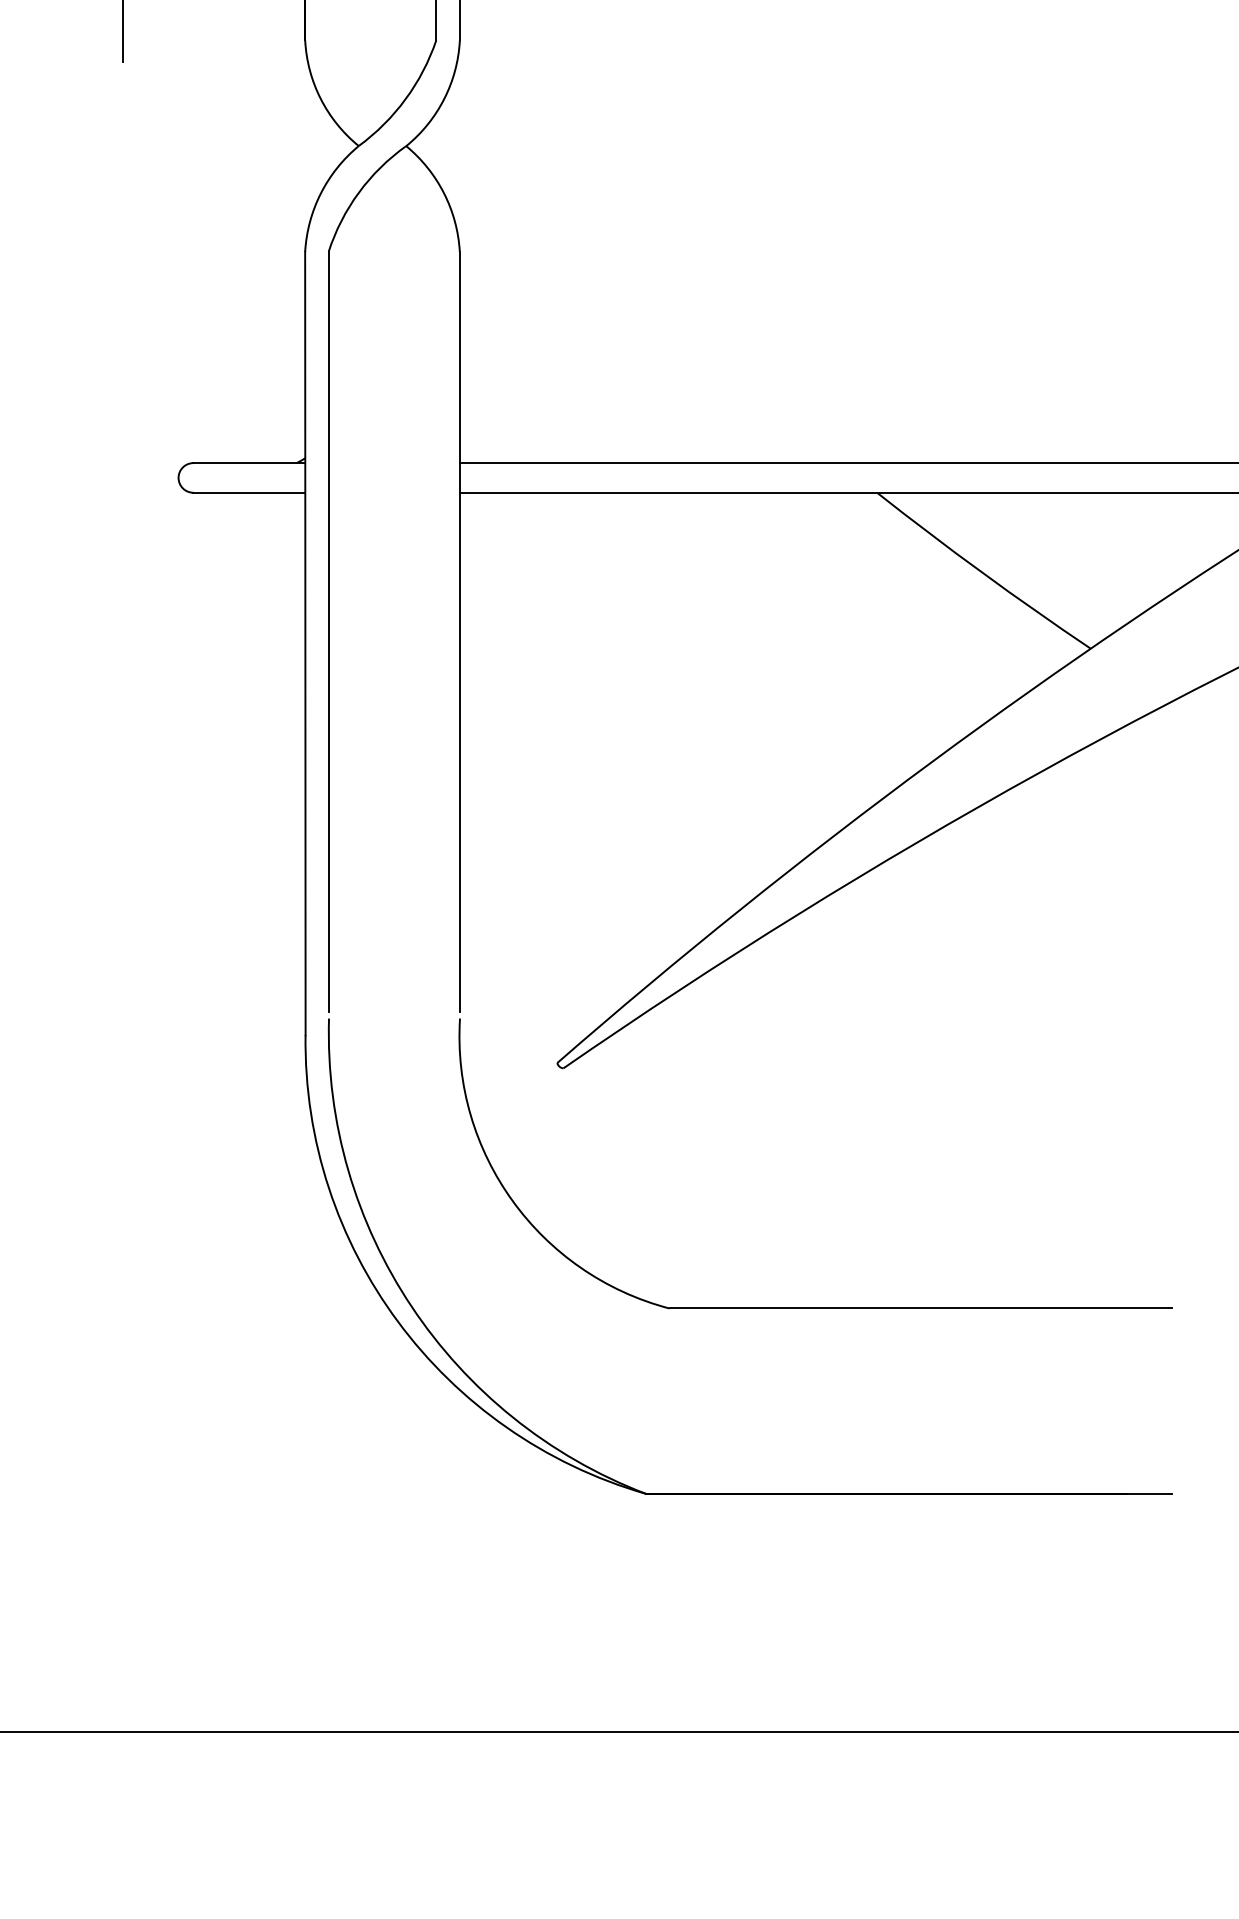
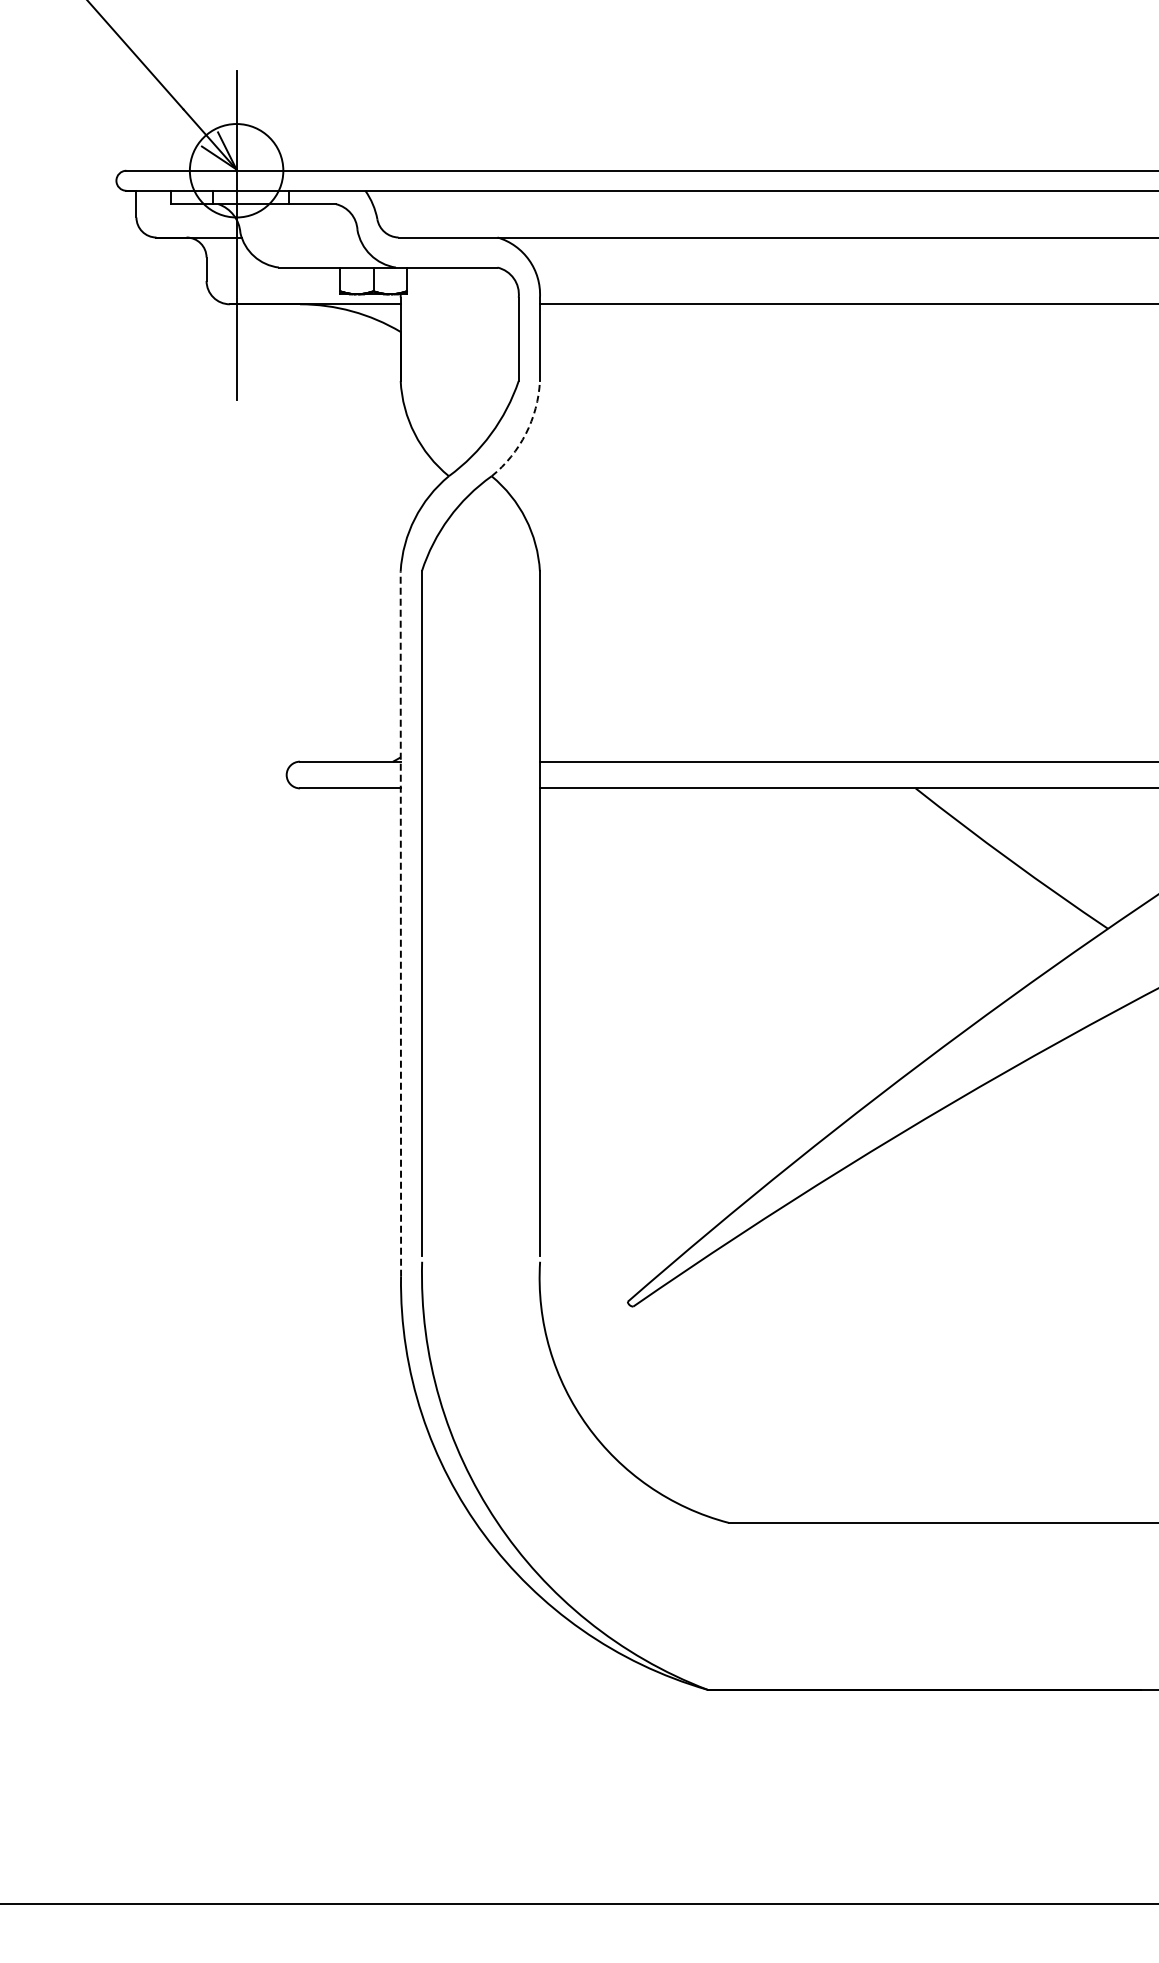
arc: (443, 98) -> (525, 433), solid -> dashed
line: (304, 643) -> (400, 924), solid -> dashed

